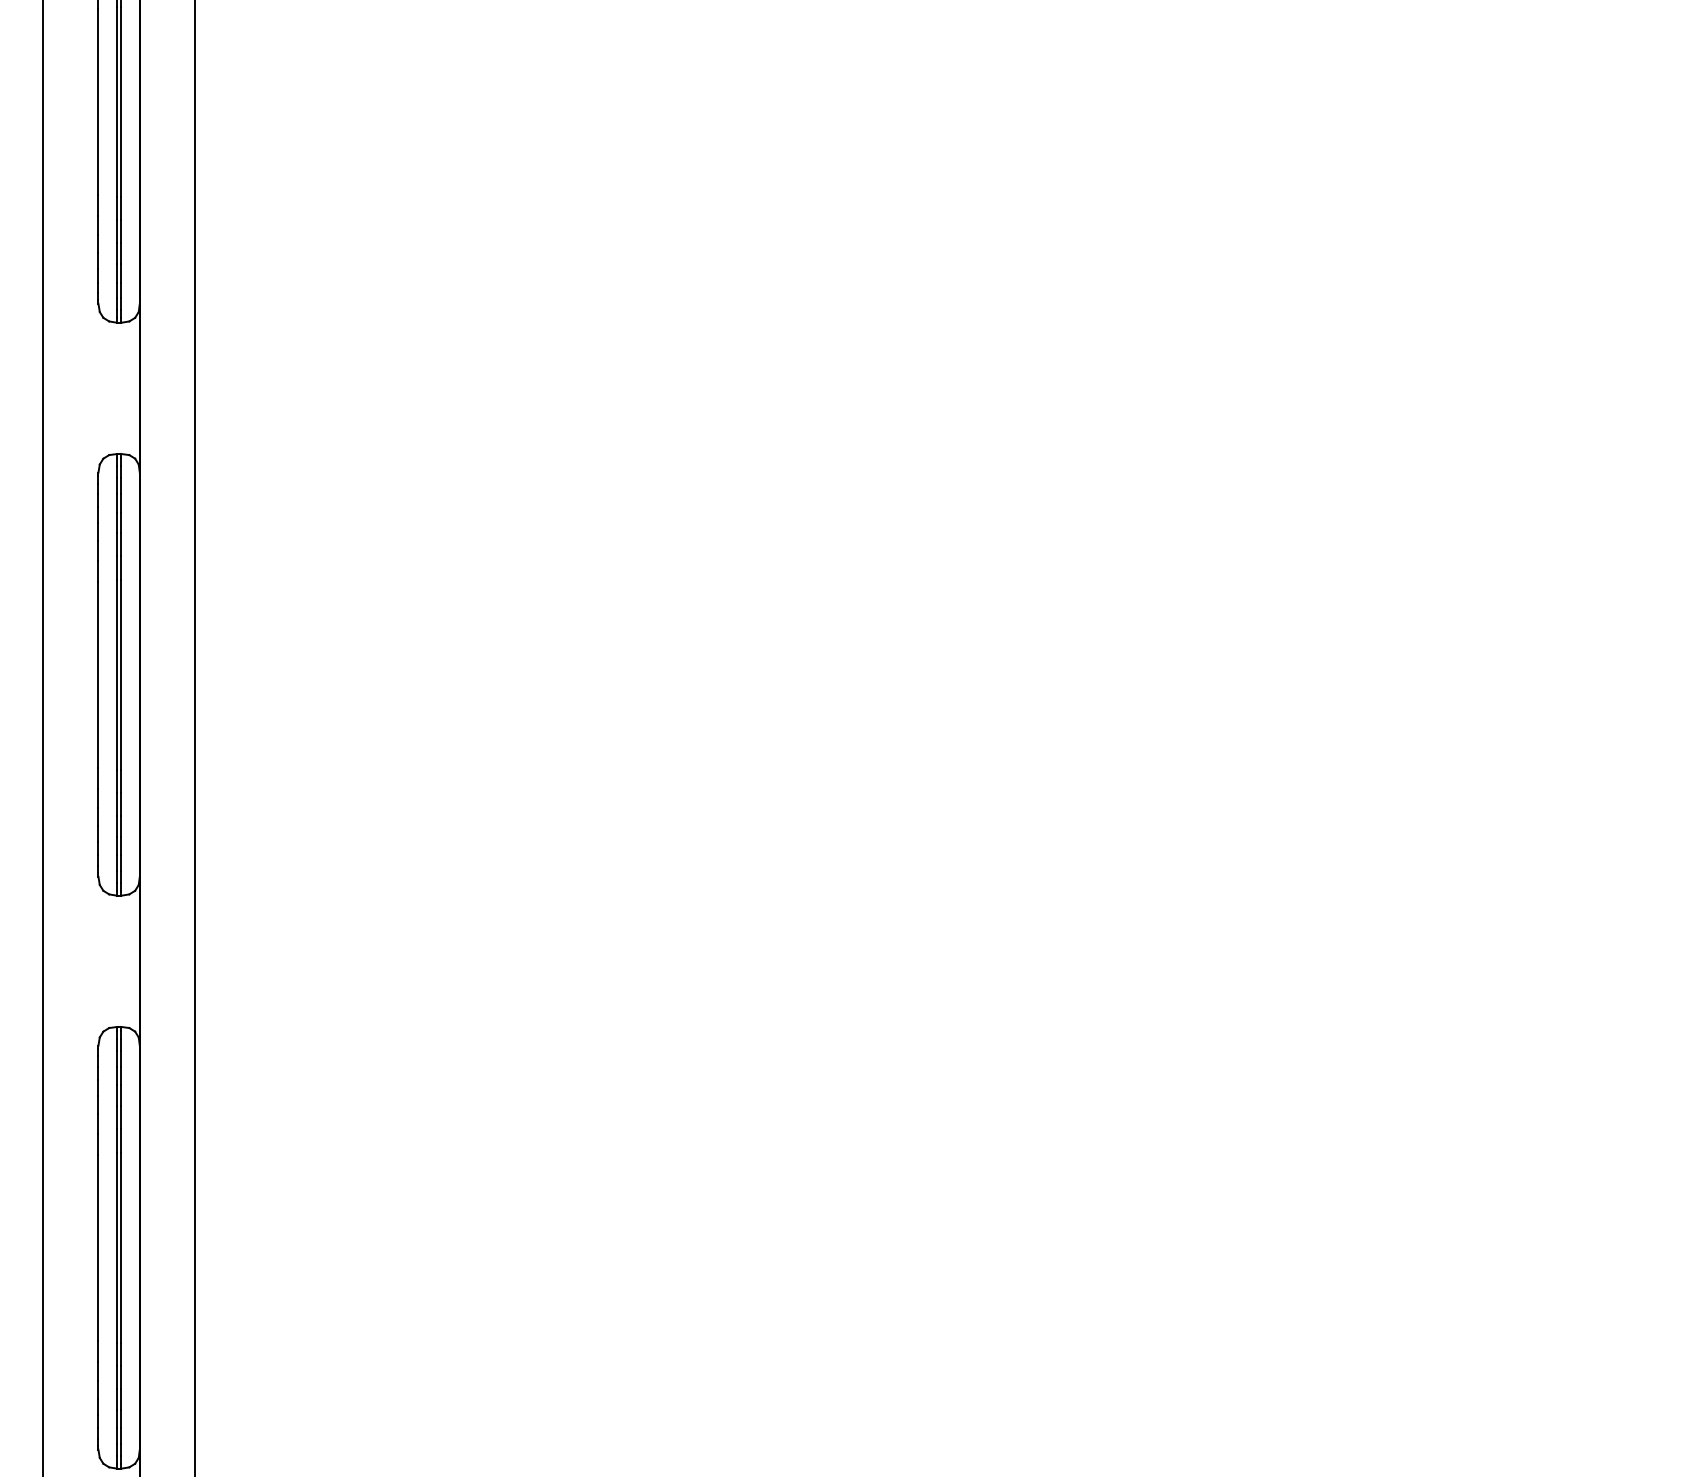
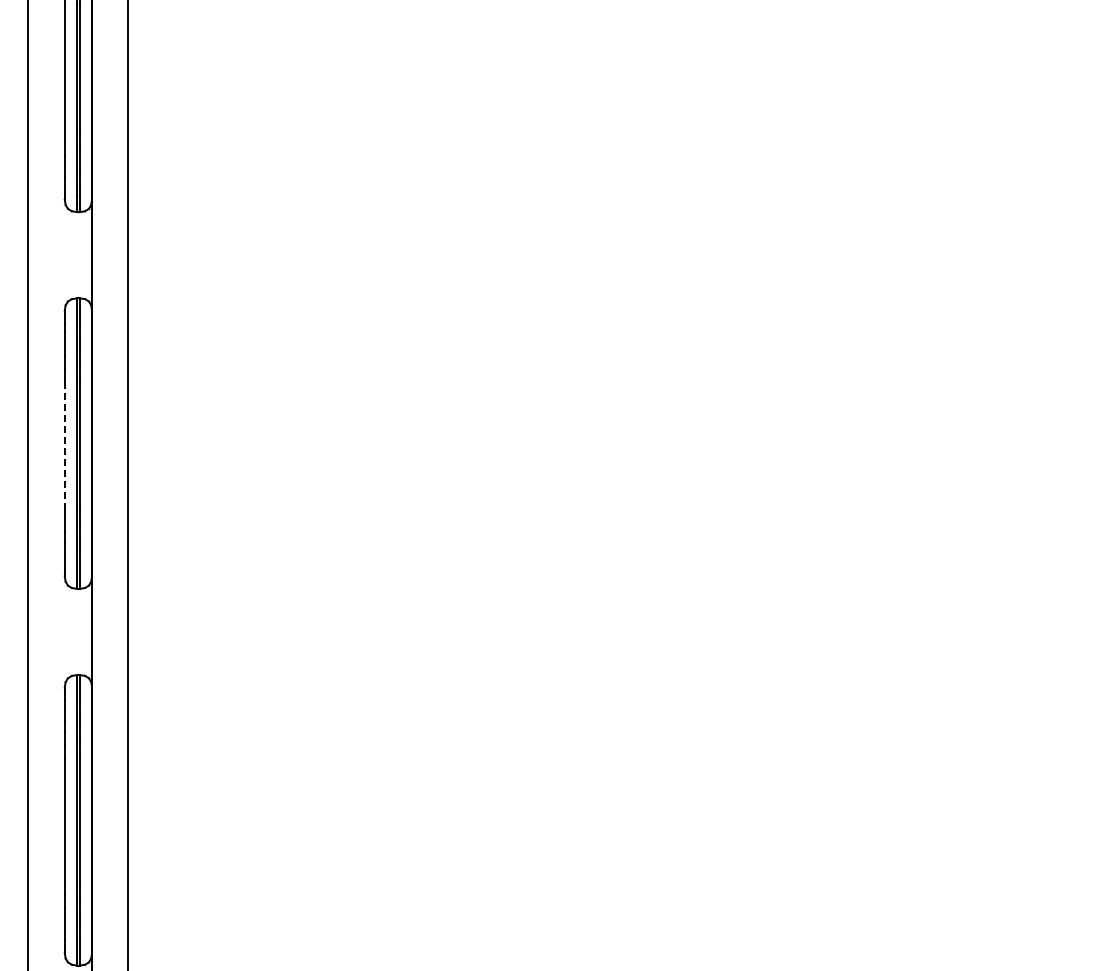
line: (98, 676) -> (64, 444), solid -> dashed

